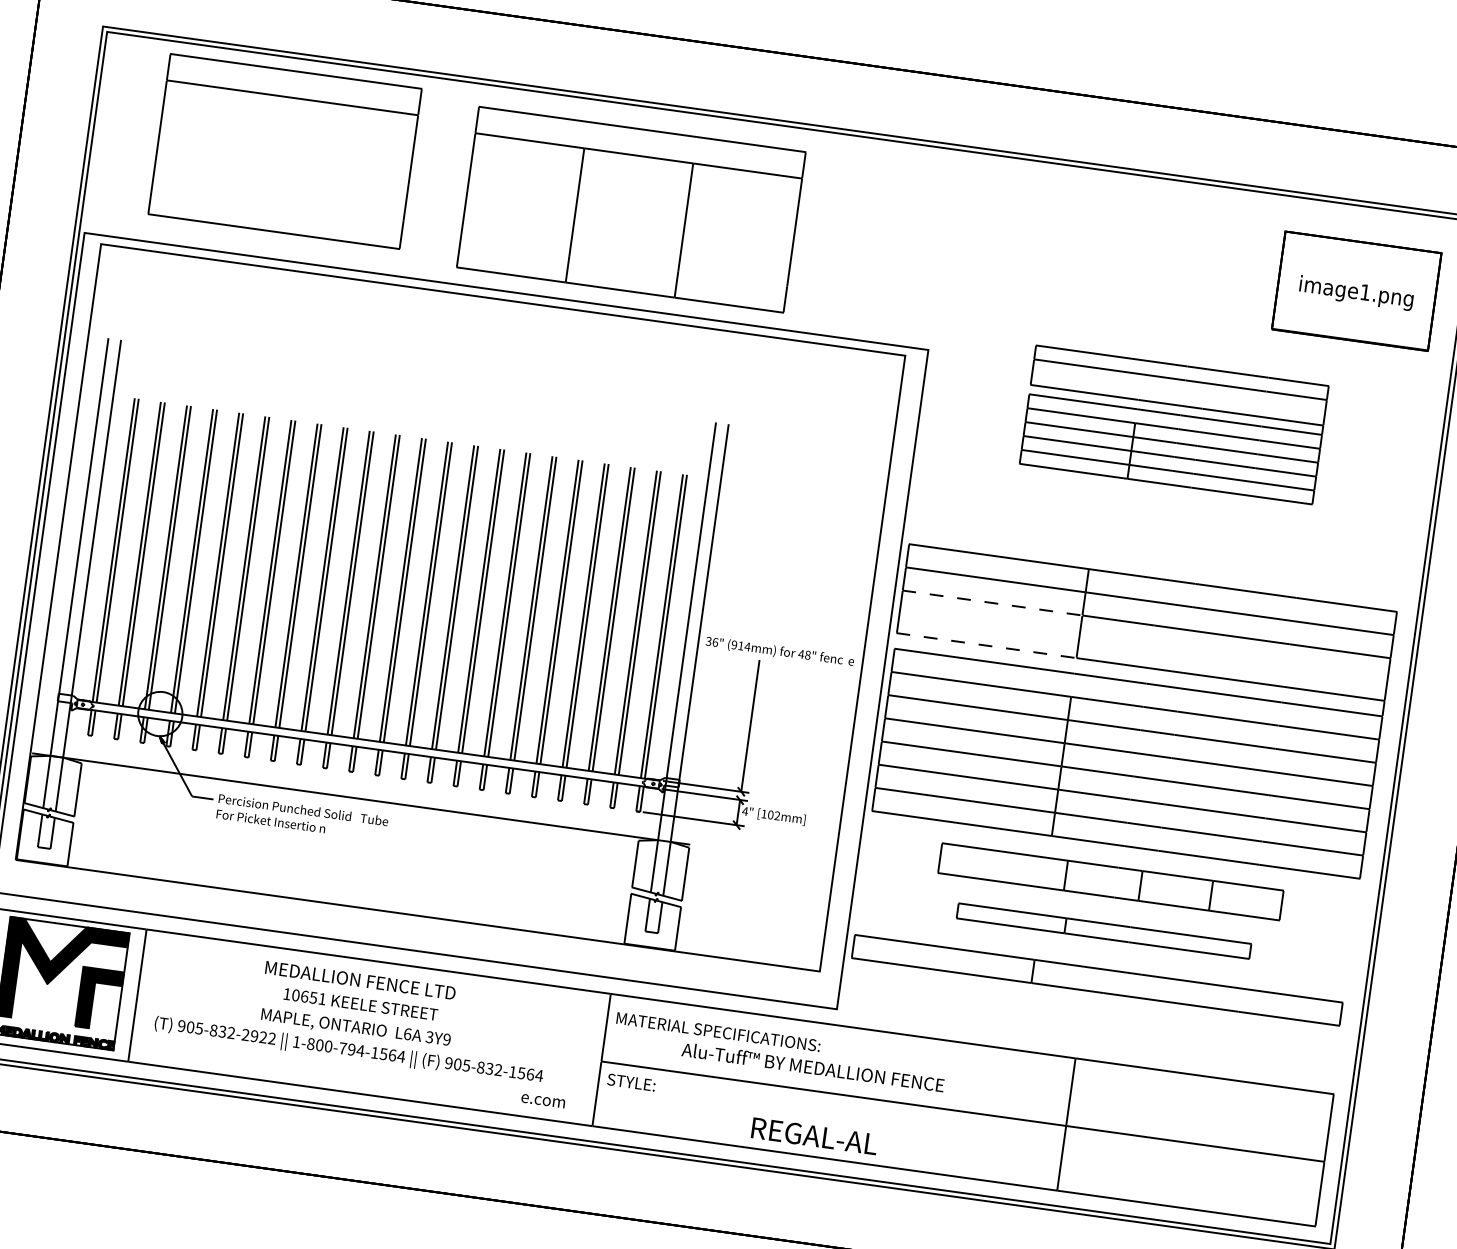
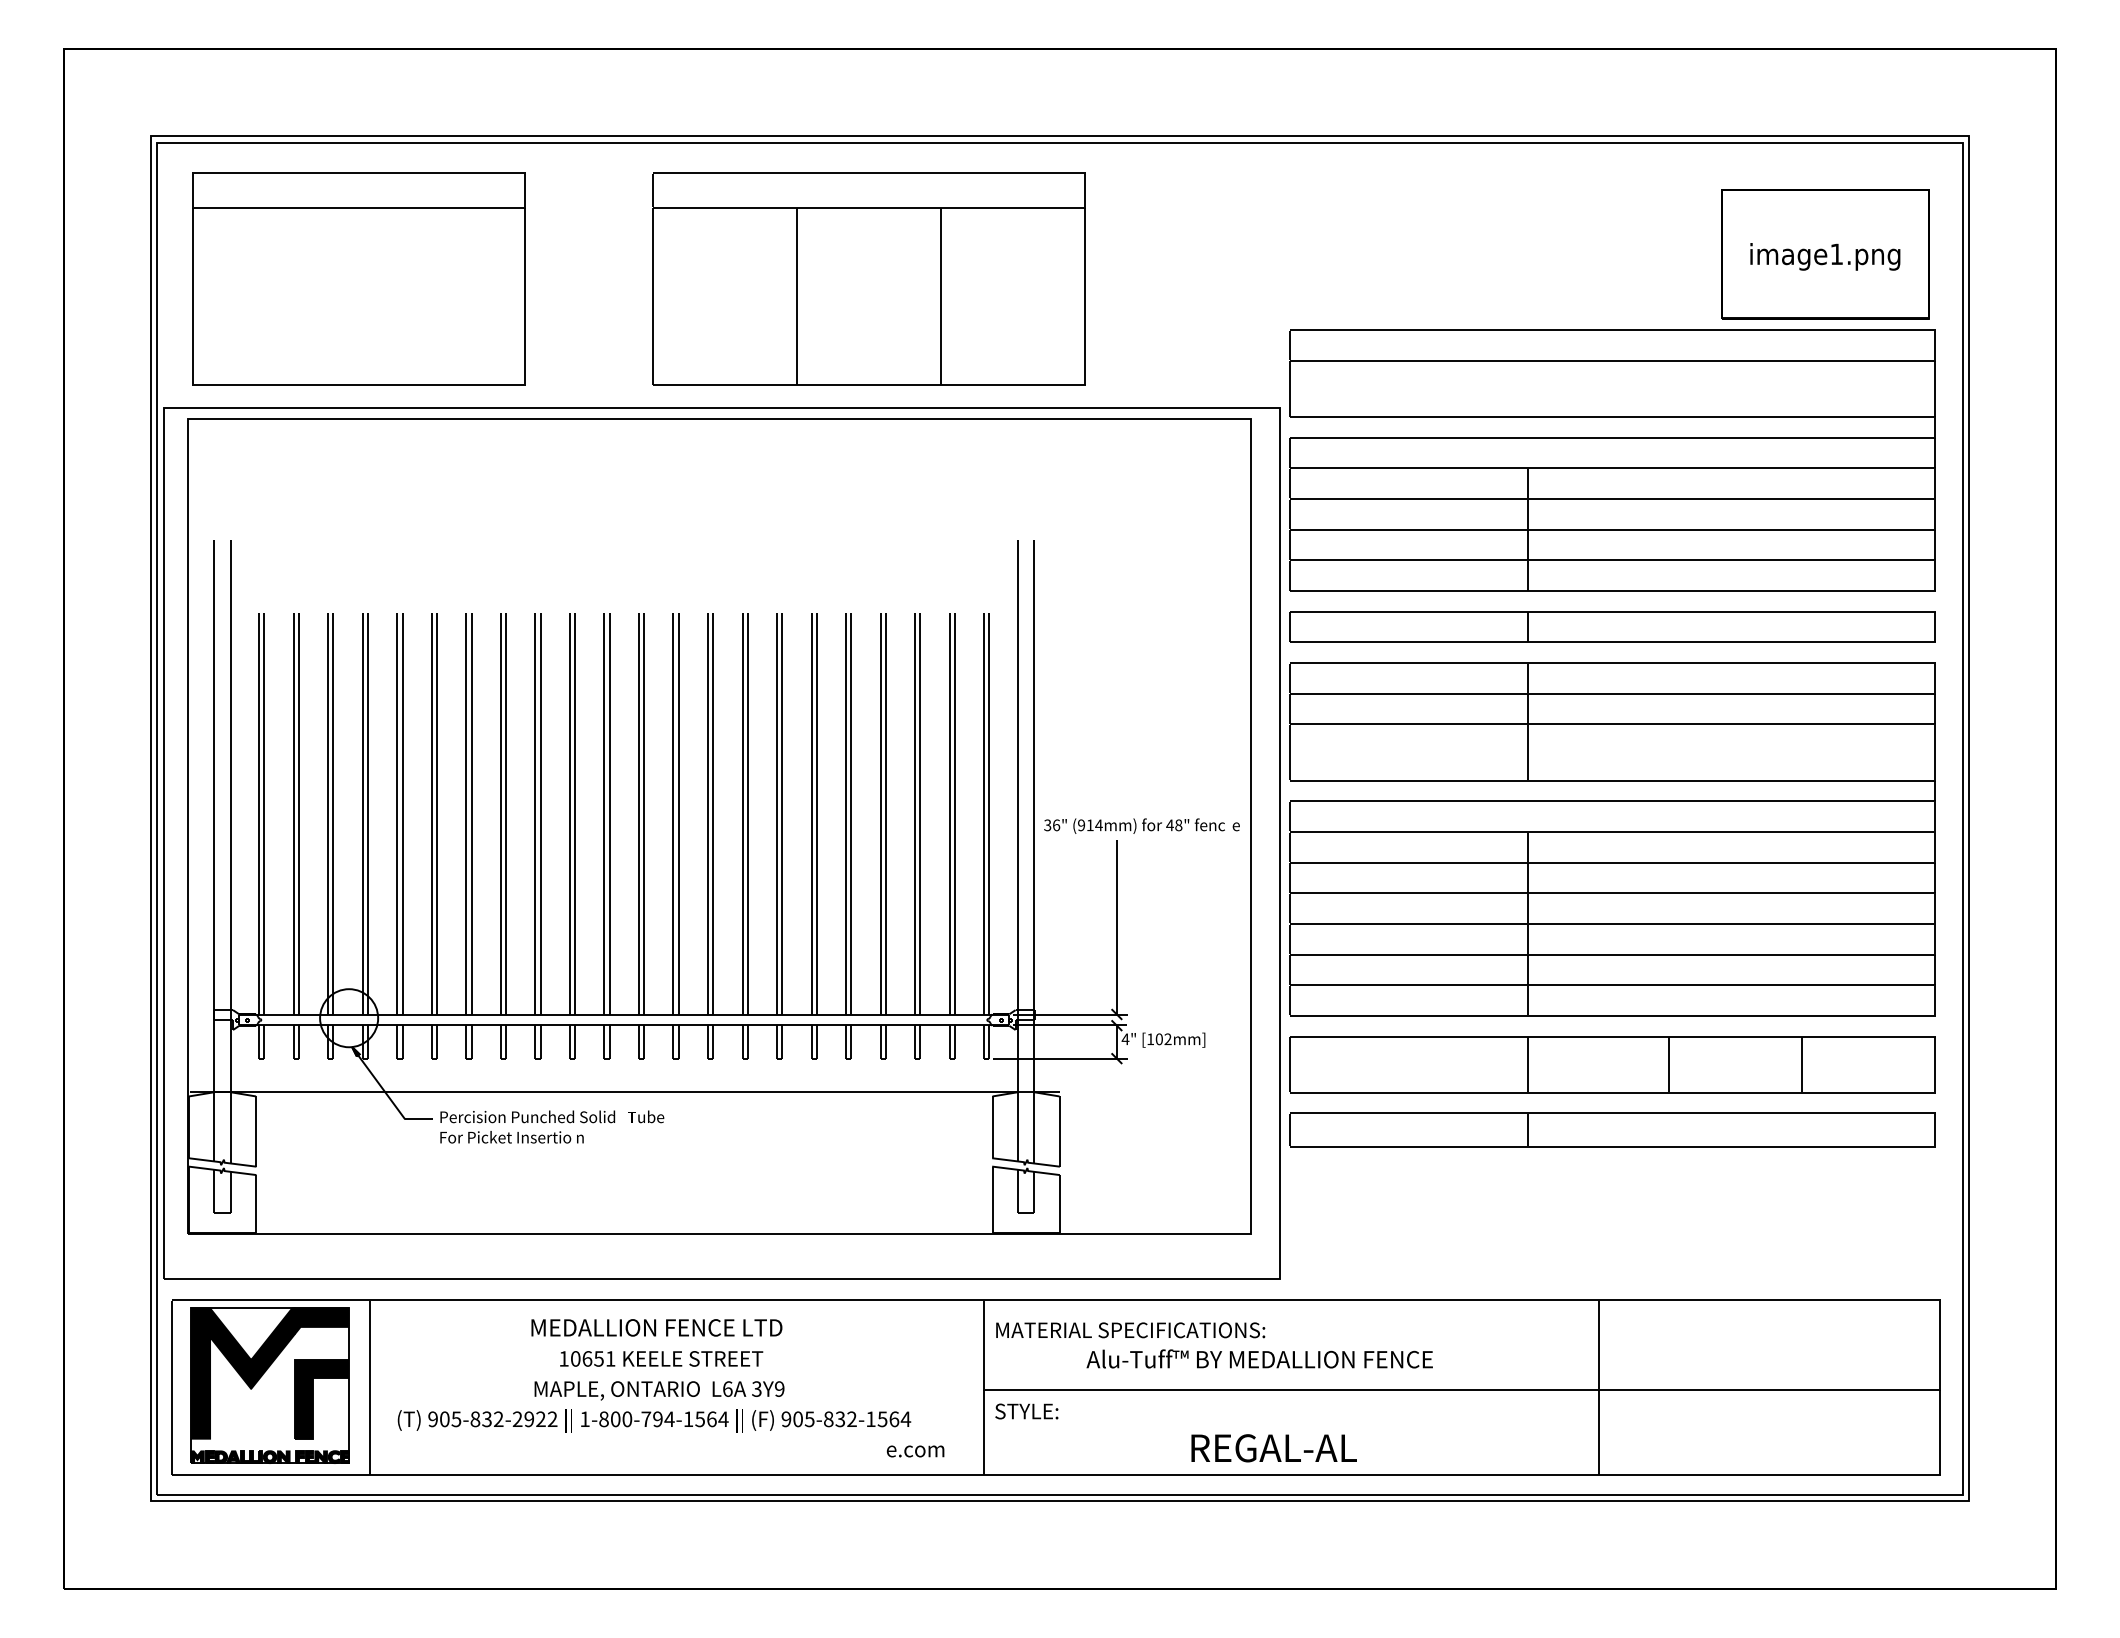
part: (284, 151) -> (358, 278), moved
part: (1174, 424) -> (1612, 460), size x1.67
line: (992, 603) -> (1409, 724), dashed -> solid
line: (987, 645) -> (1409, 780), dashed -> solid
part: (1110, 881) -> (1612, 1064), size x1.43
part: (1103, 930) -> (1612, 1129), size x1.67
part: (1097, 979) -> (1612, 626), moved

